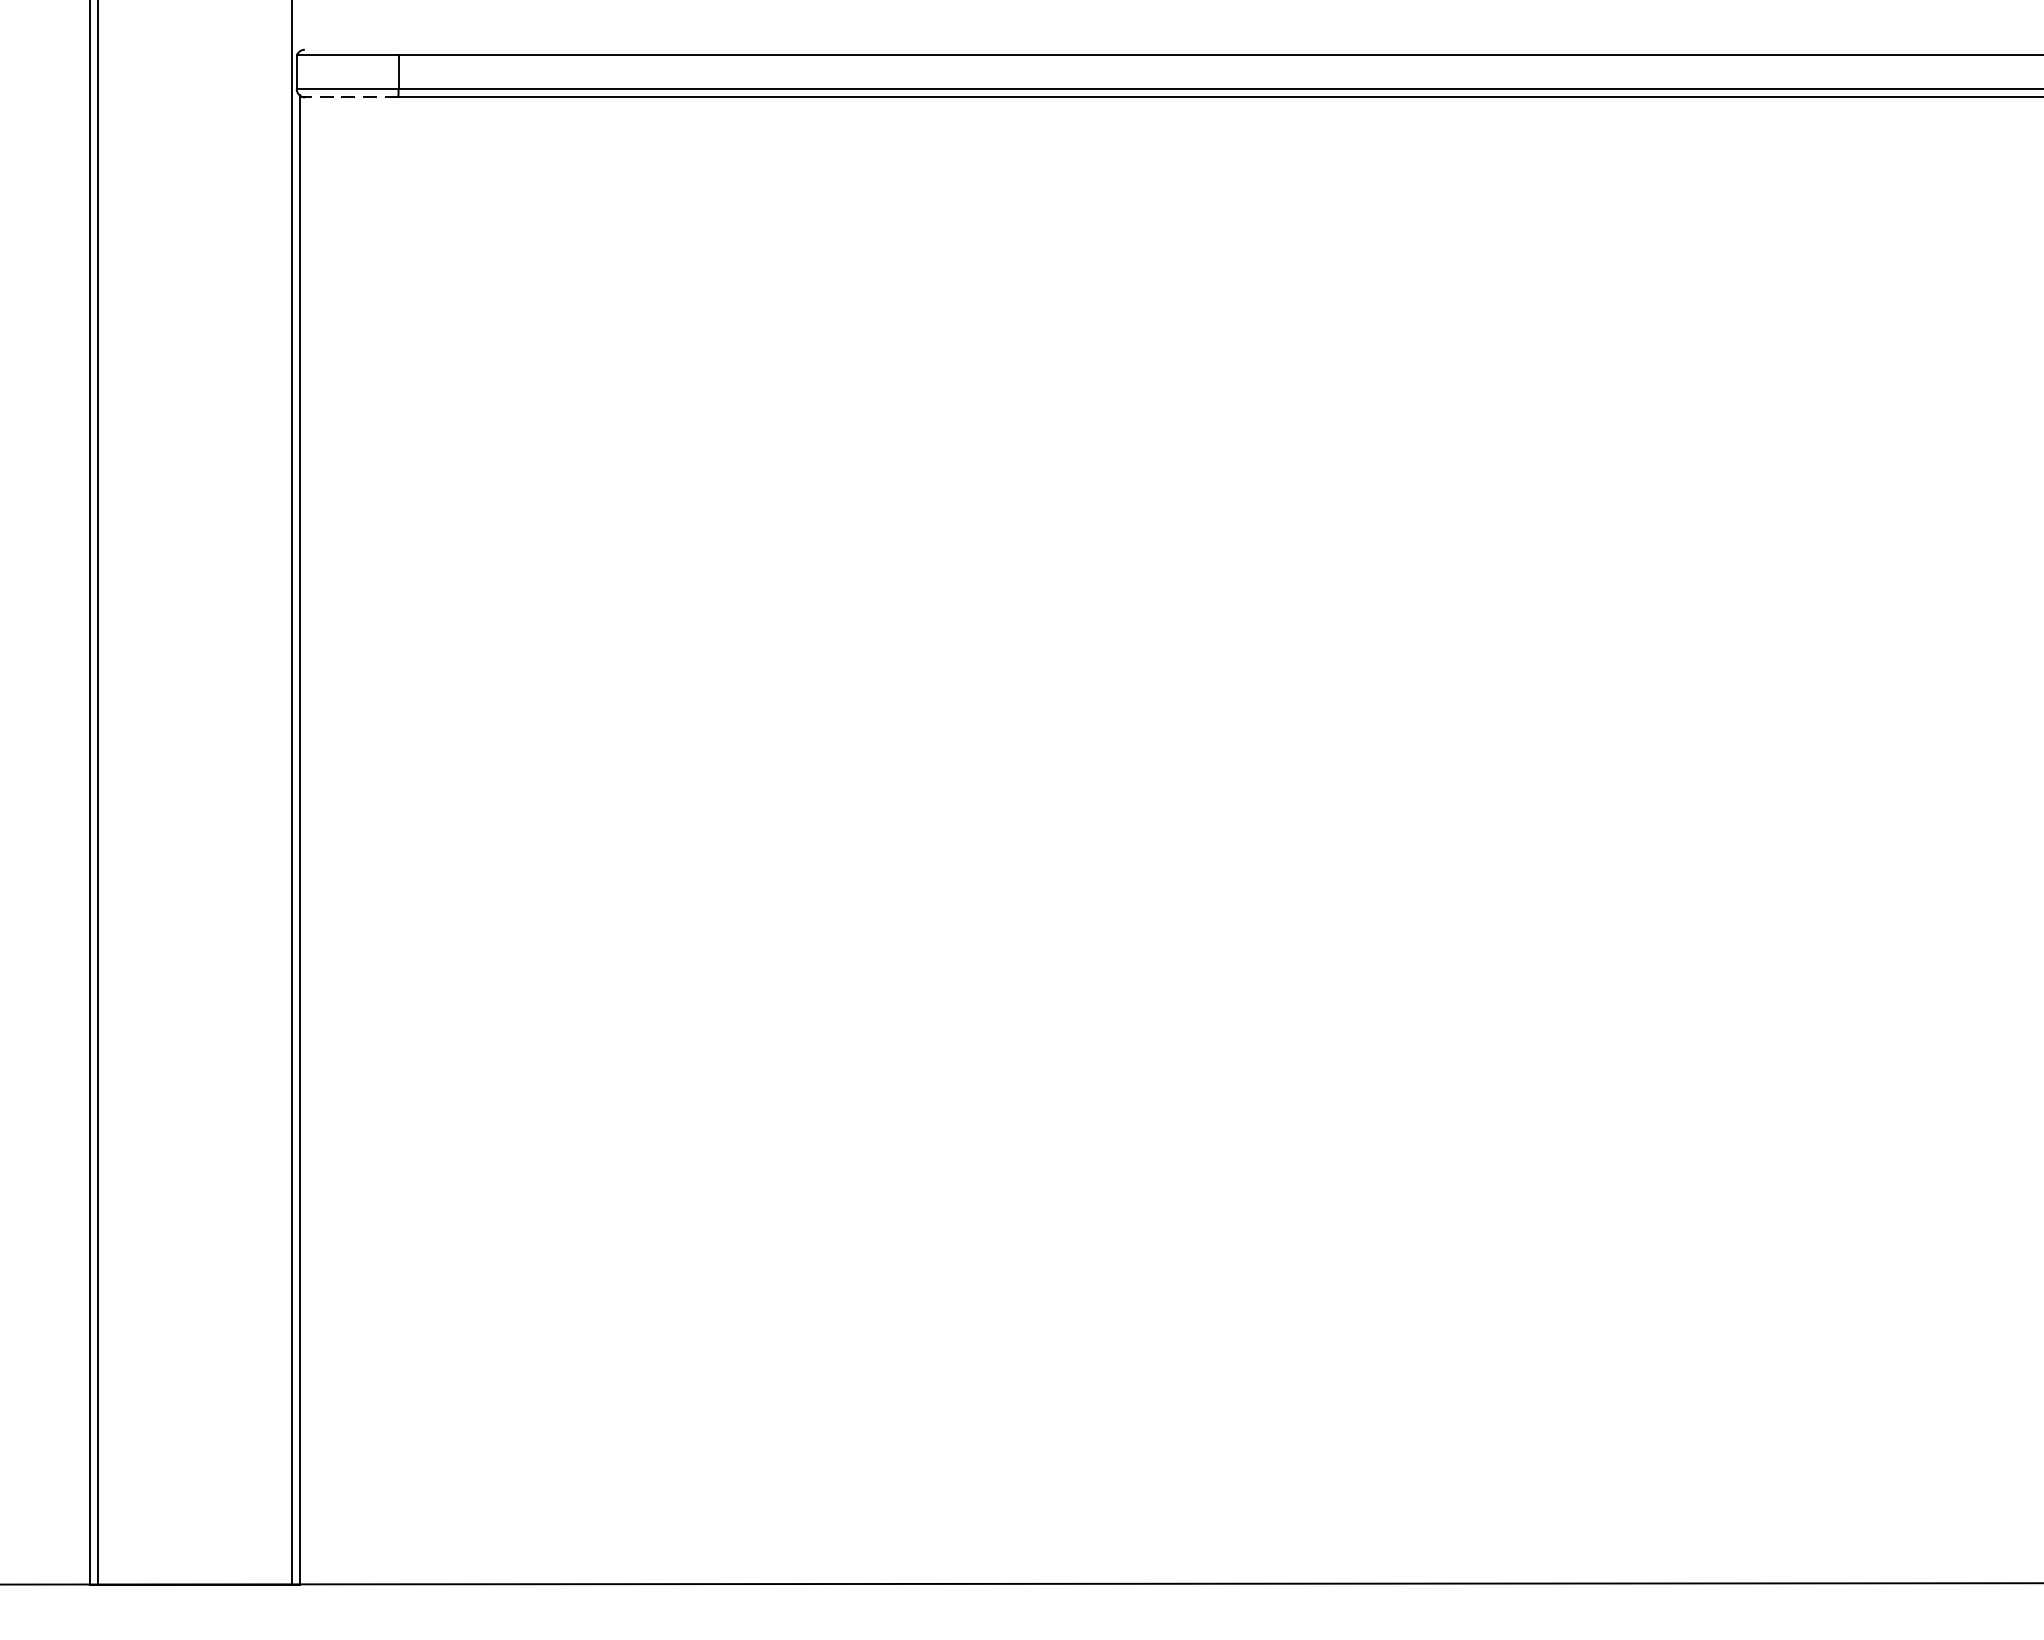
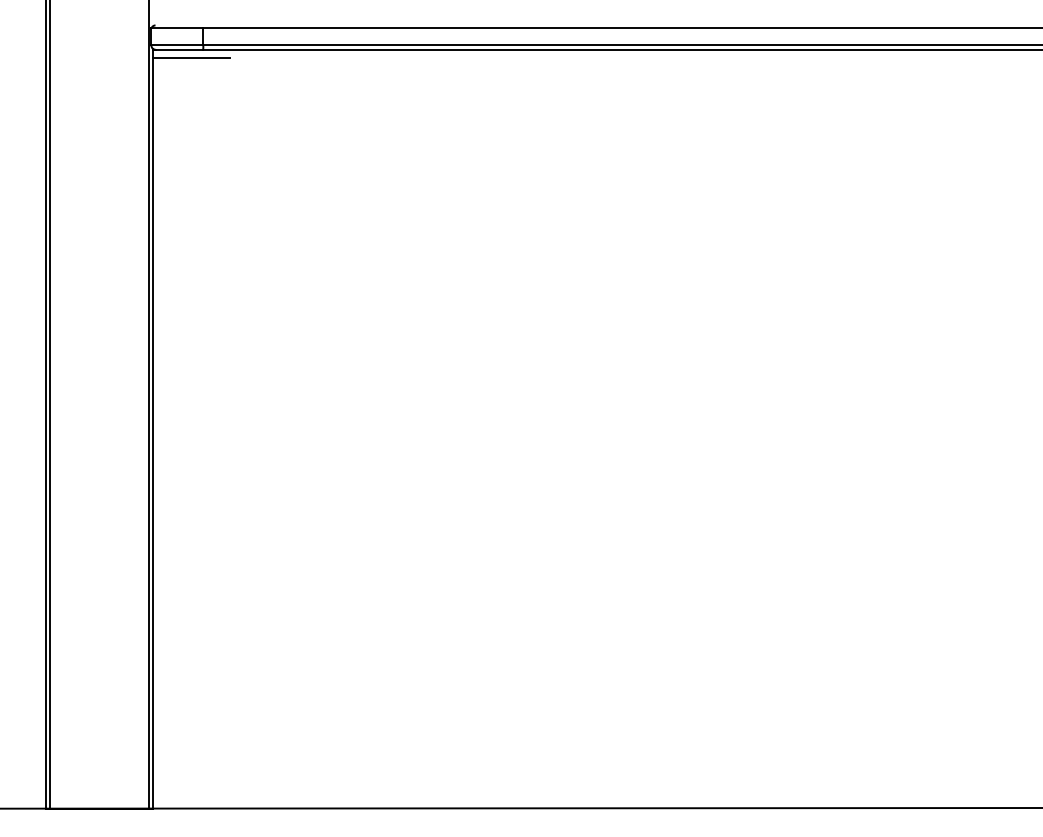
line: (351, 96) -> (179, 49), dashed -> solid
line: (375, 114) -> (191, 58), added

